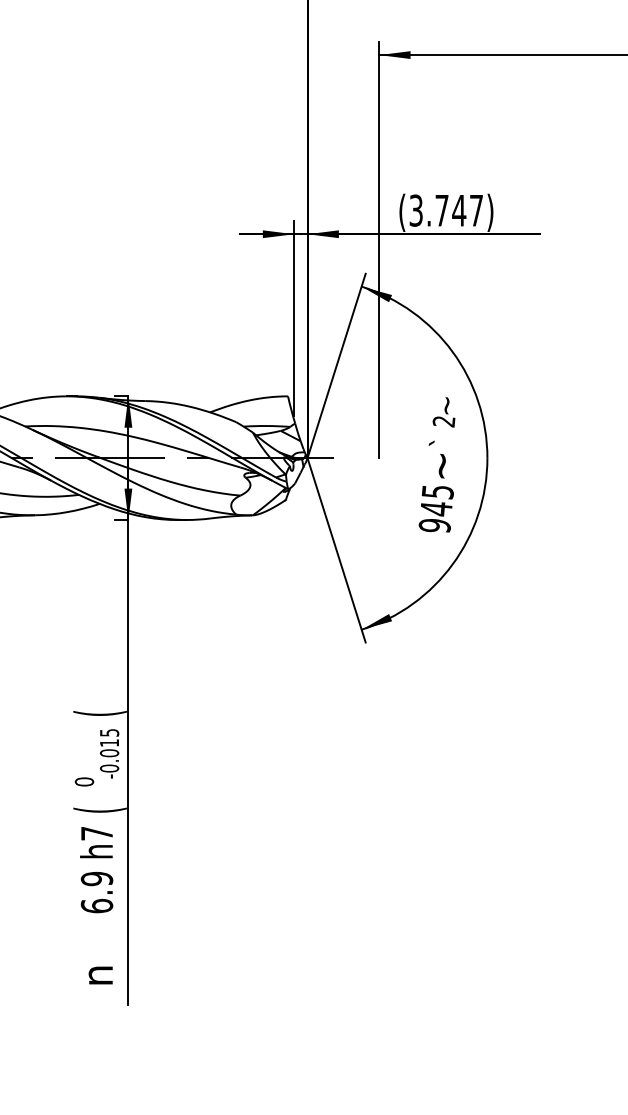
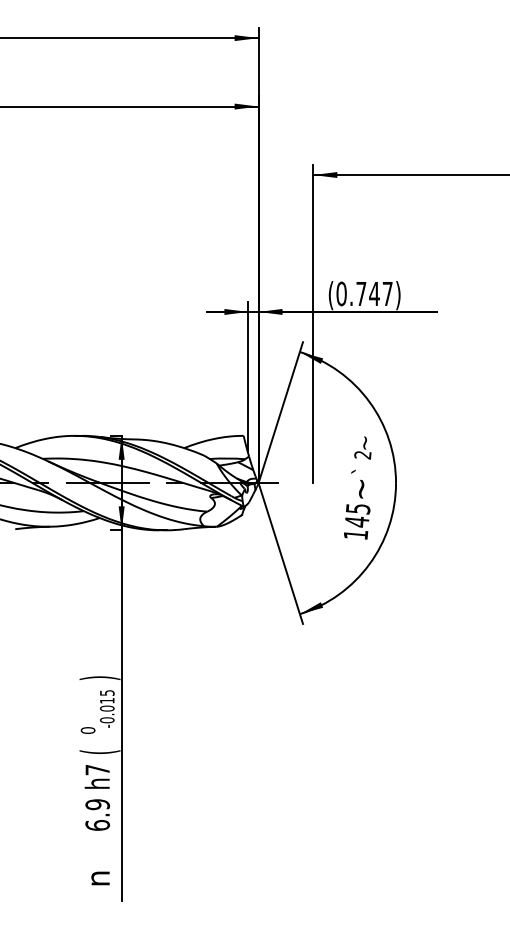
text: (416, 210) -> (341, 293), (3.747) -> (0.747)
text: (434, 525) -> (355, 534), 945 -> 145
text: (99, 713) -> (99, 678), ( -> )

